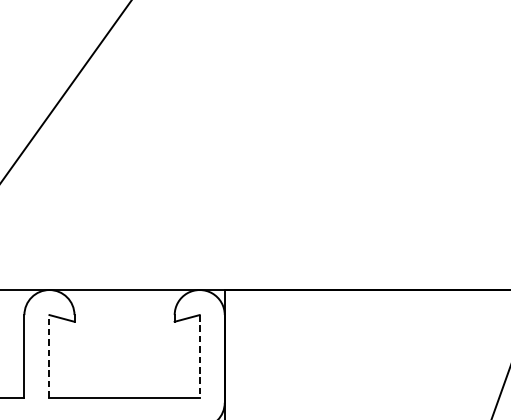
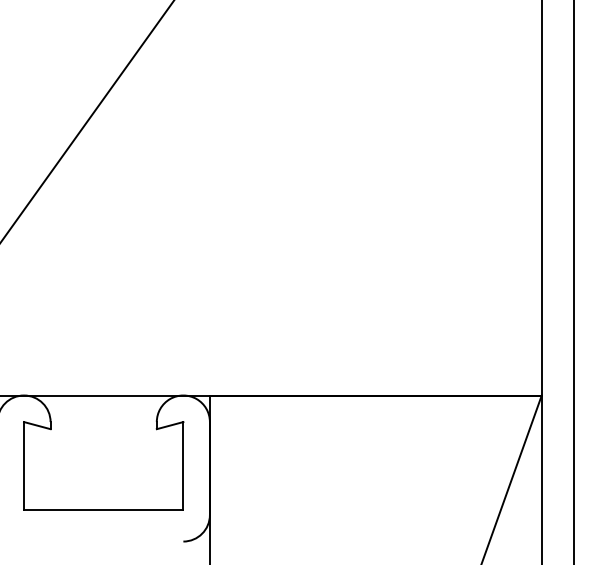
line: (49, 356) -> (24, 465), dashed -> solid
line: (199, 356) -> (183, 465), dashed -> solid

